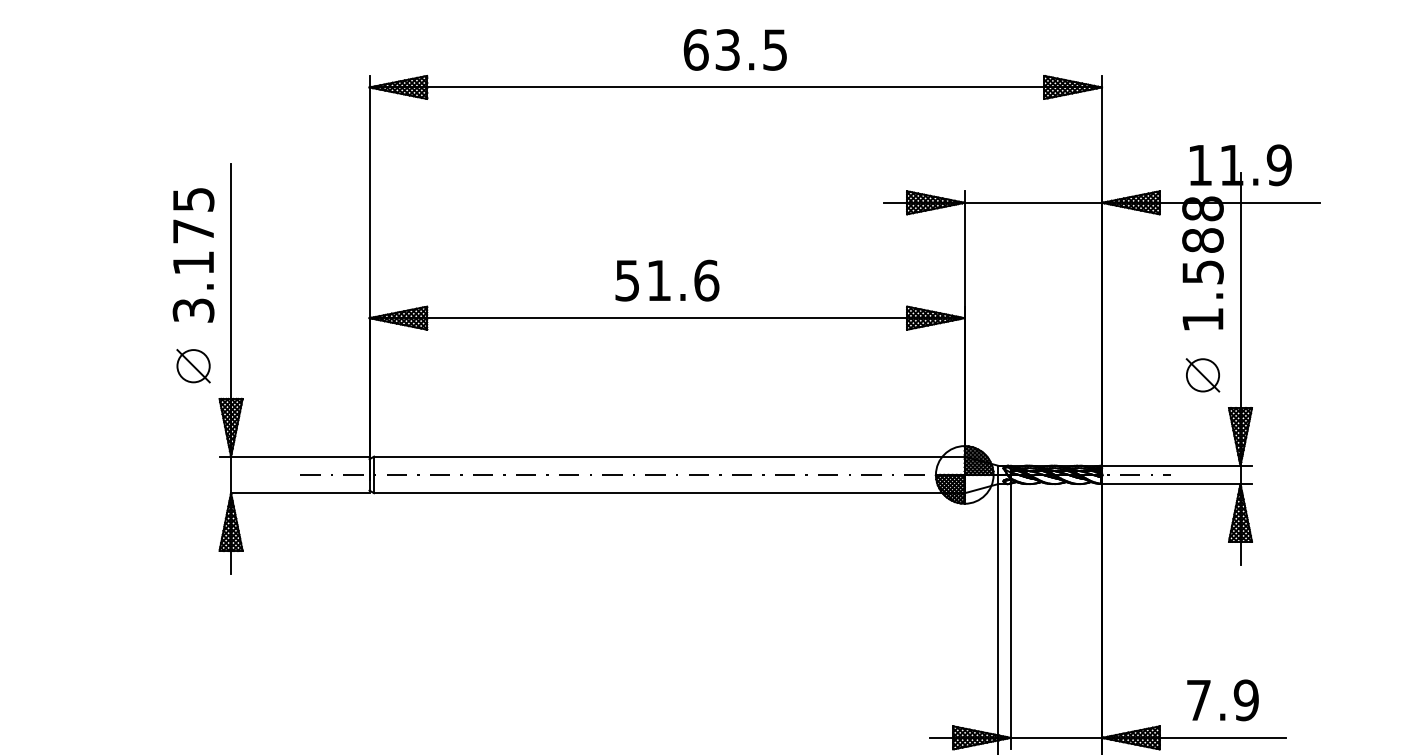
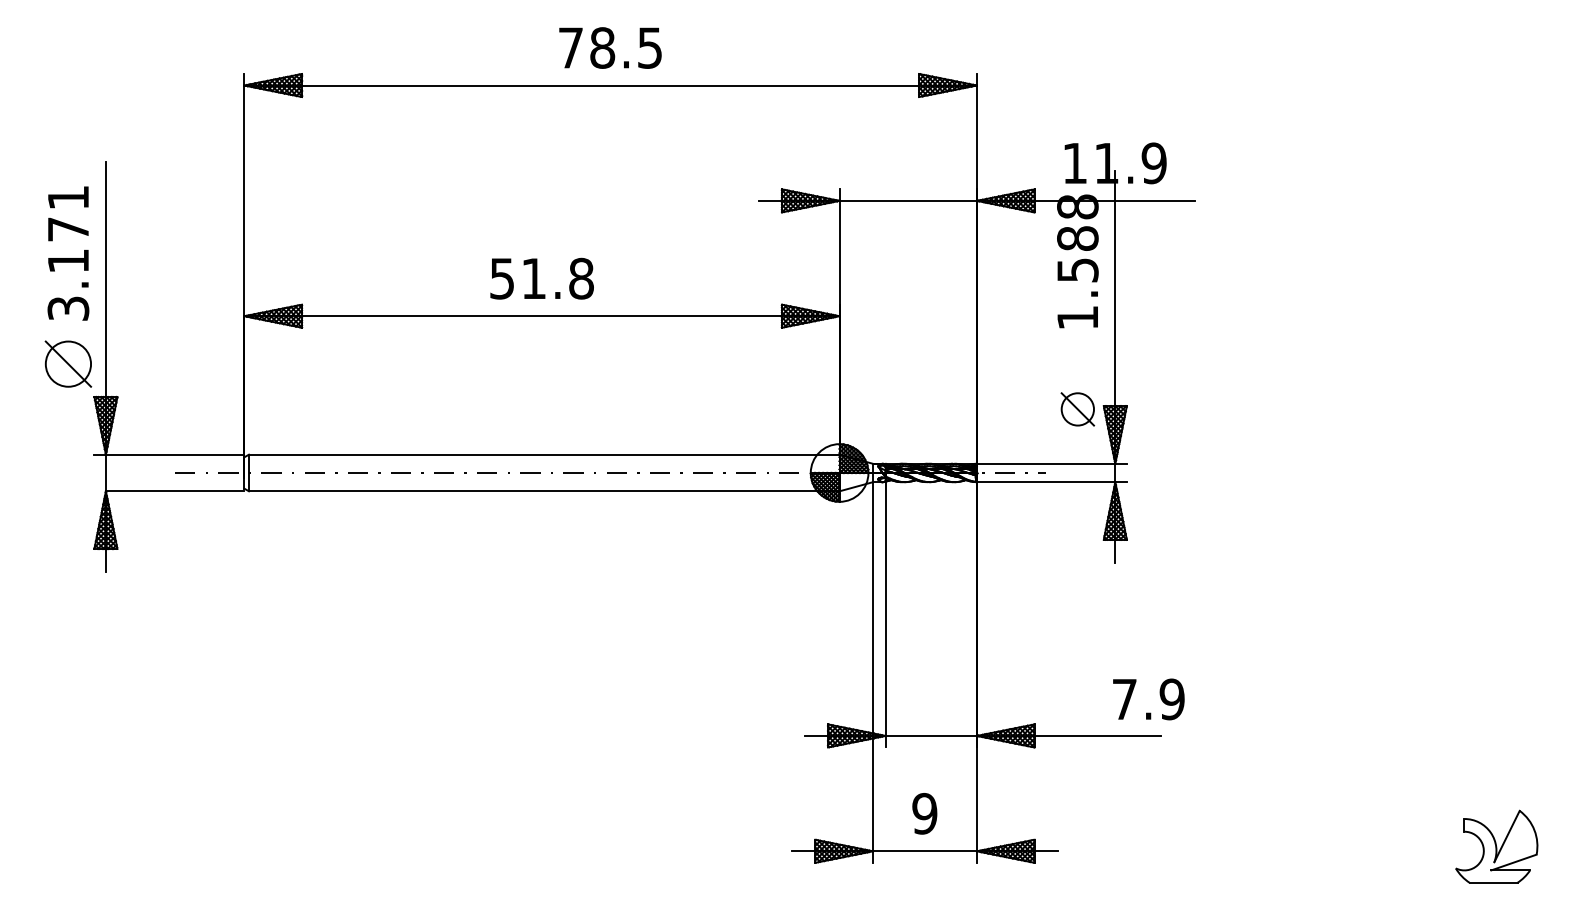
text: (711, 49) -> (586, 47), 63.5 -> 78.5
text: (193, 199) -> (68, 197), 3.175 -> 3.171
text: (706, 280) -> (581, 278), 51.6 -> 51.8
part: (193, 366) -> (68, 364), size x1.4
part: (1202, 375) -> (1077, 409), moved
text: (1222, 700) -> (1148, 699), moved

